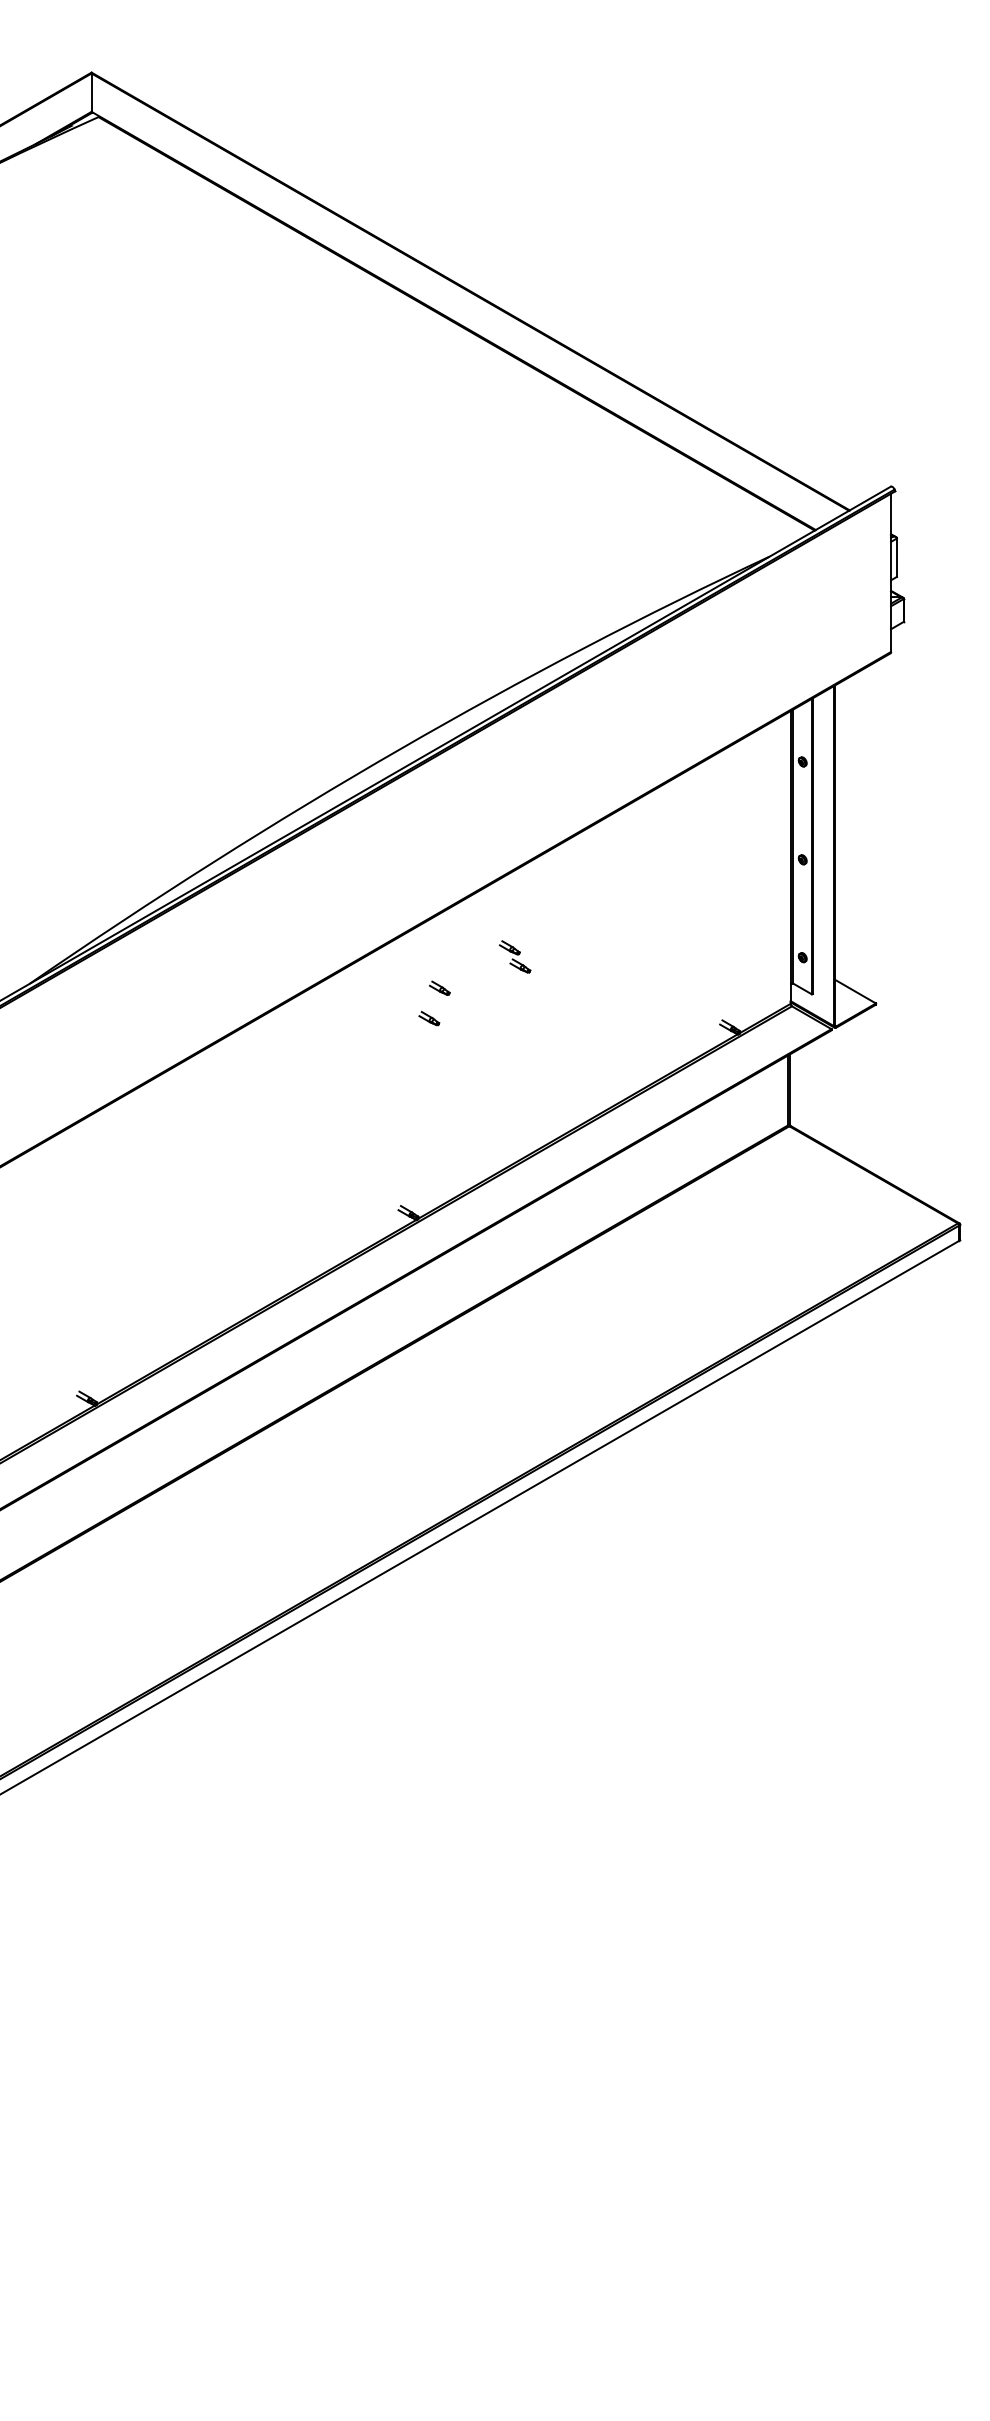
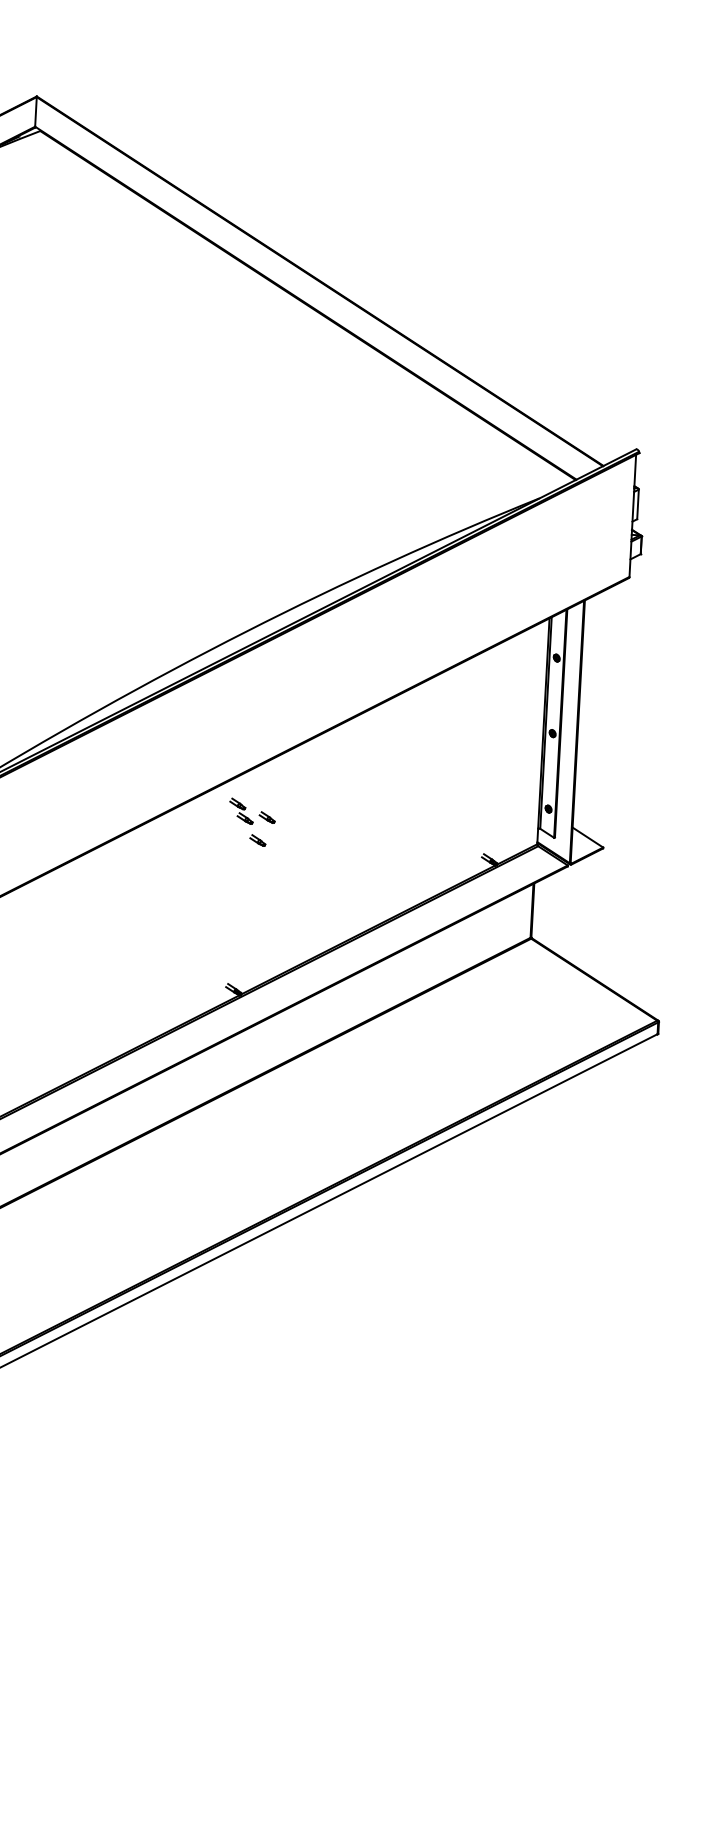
part: (515, 956) -> (241, 810), moved

